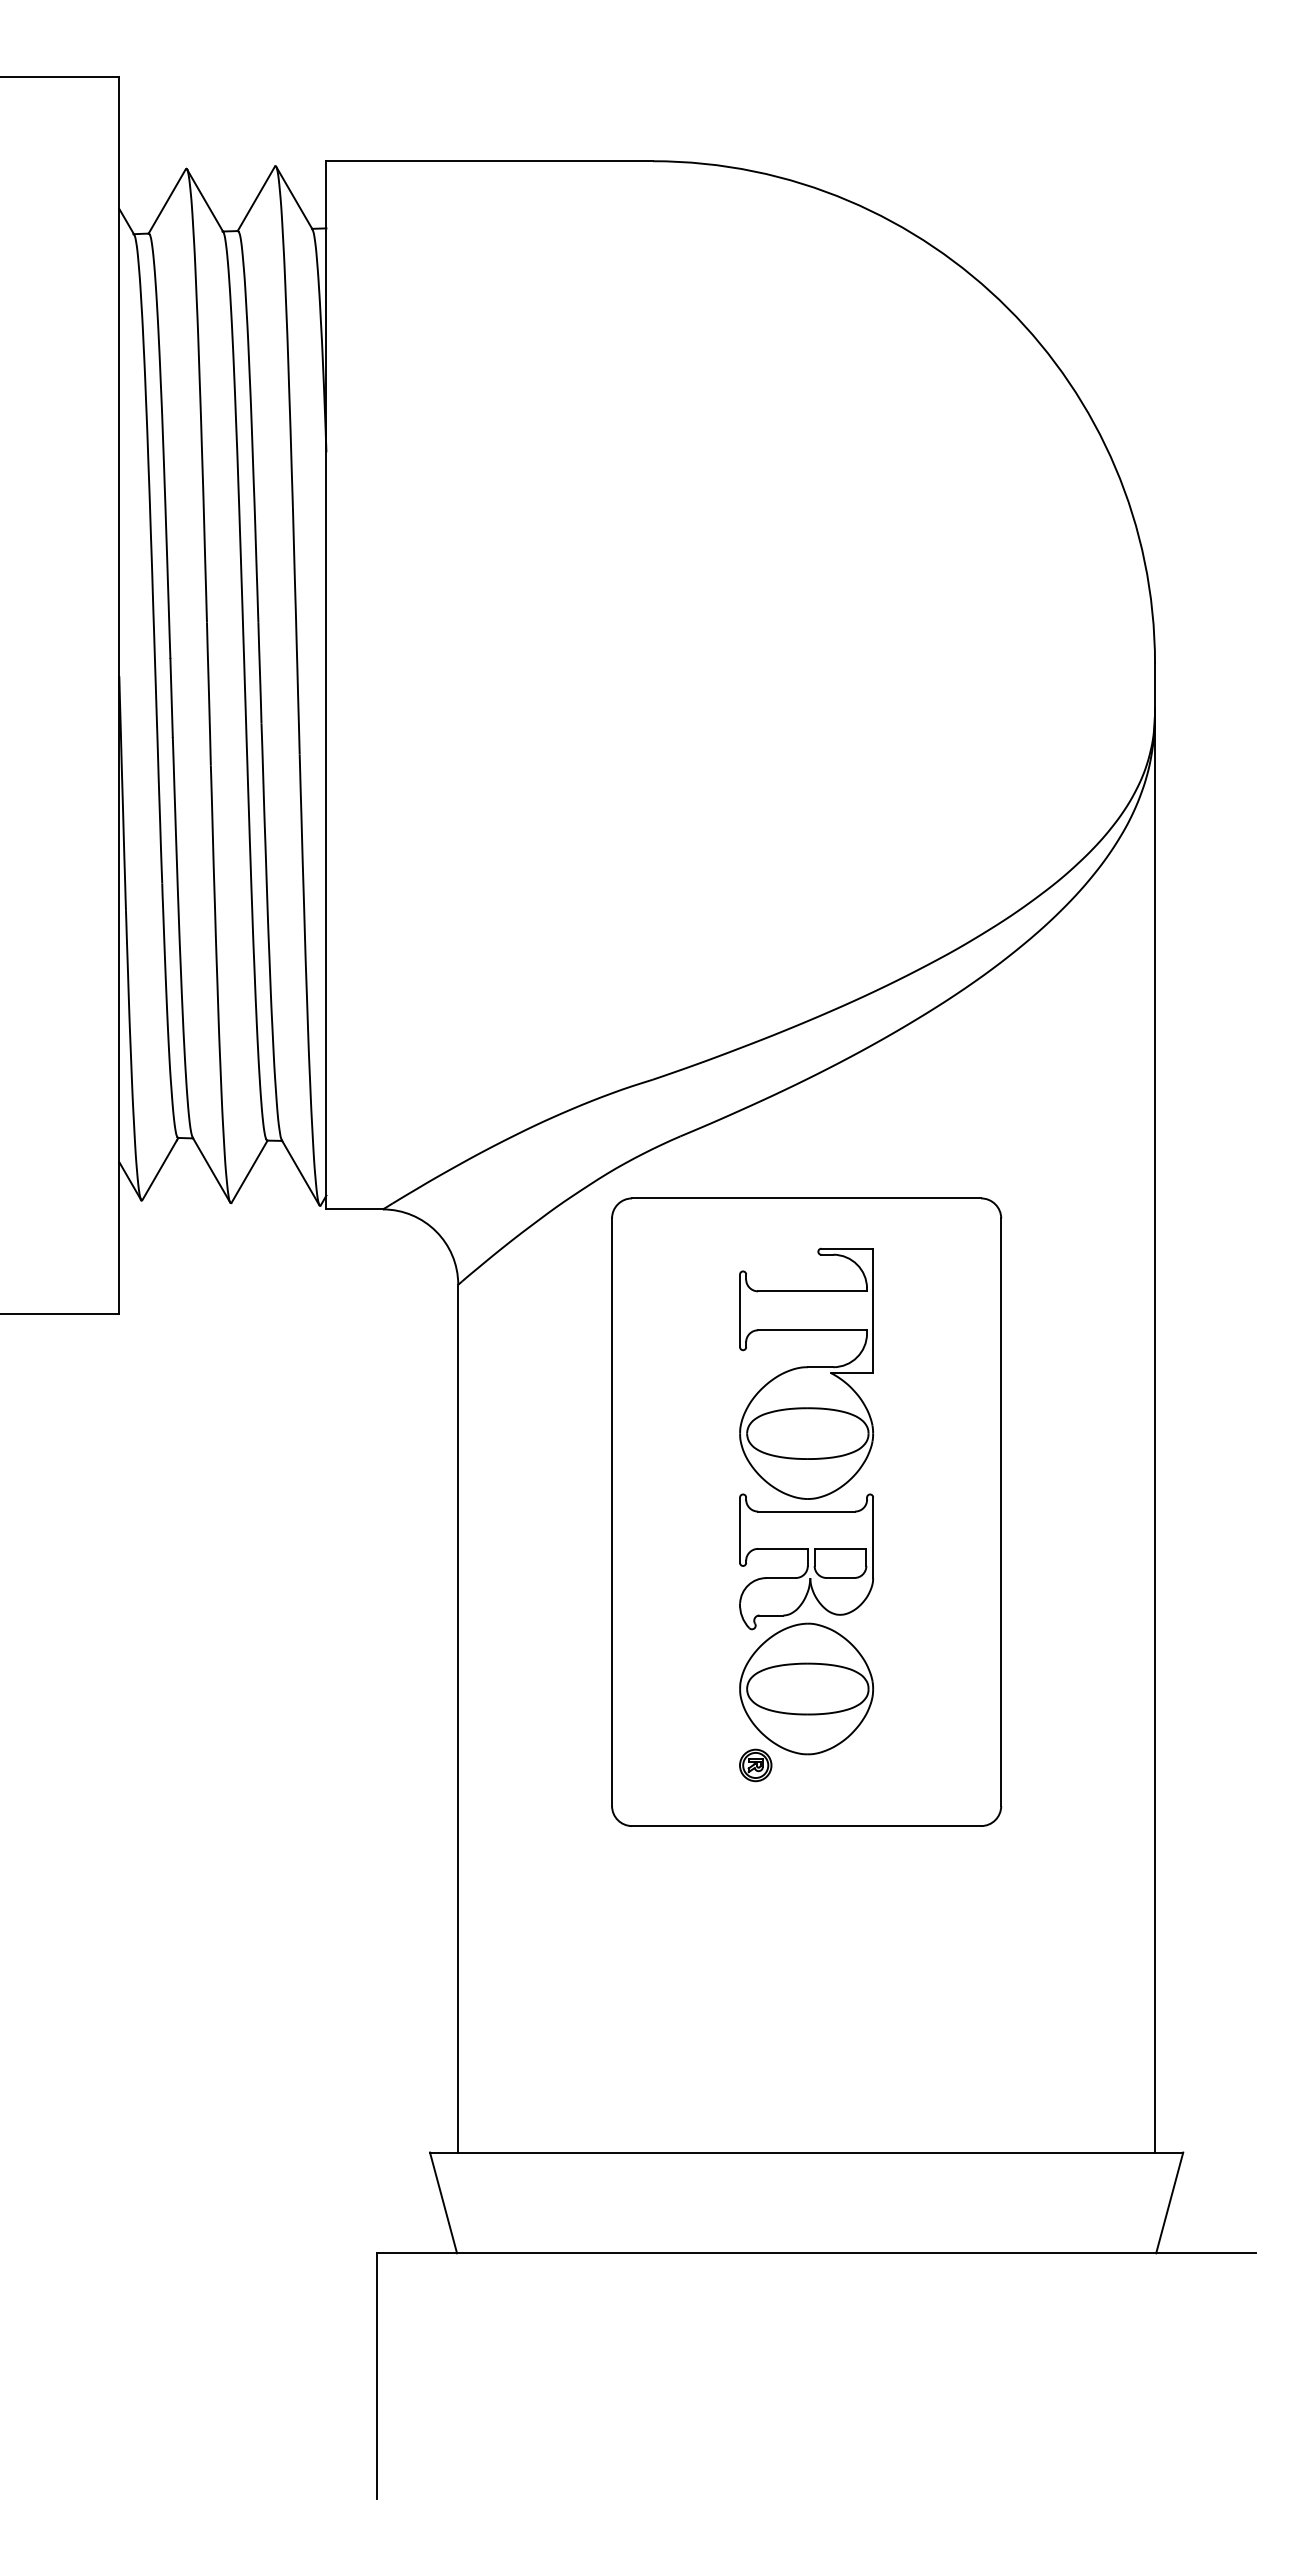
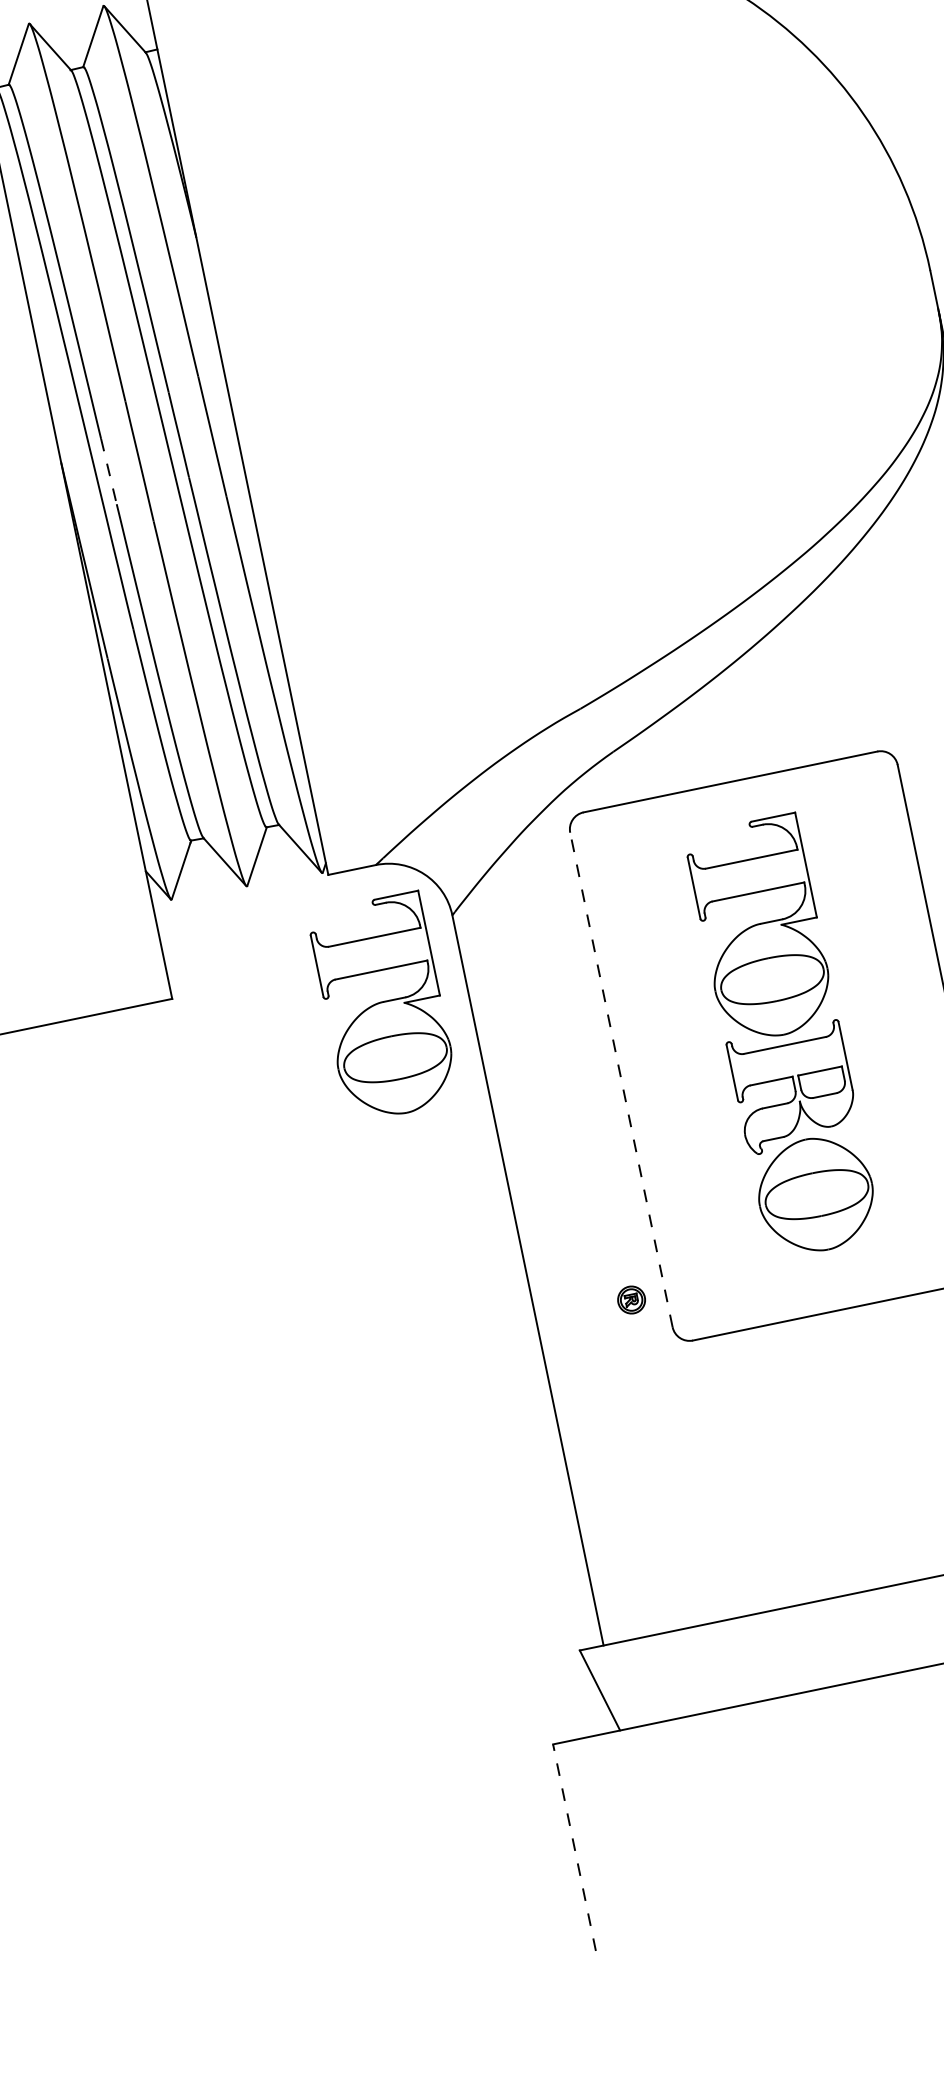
line: (171, 698) -> (108, 472), solid -> dashed
part: (358, 1373) -> (383, 1007), added
line: (612, 1512) -> (621, 1080), solid -> dashed
part: (755, 1765) -> (631, 1300), moved
line: (377, 2376) -> (574, 1848), solid -> dashed

